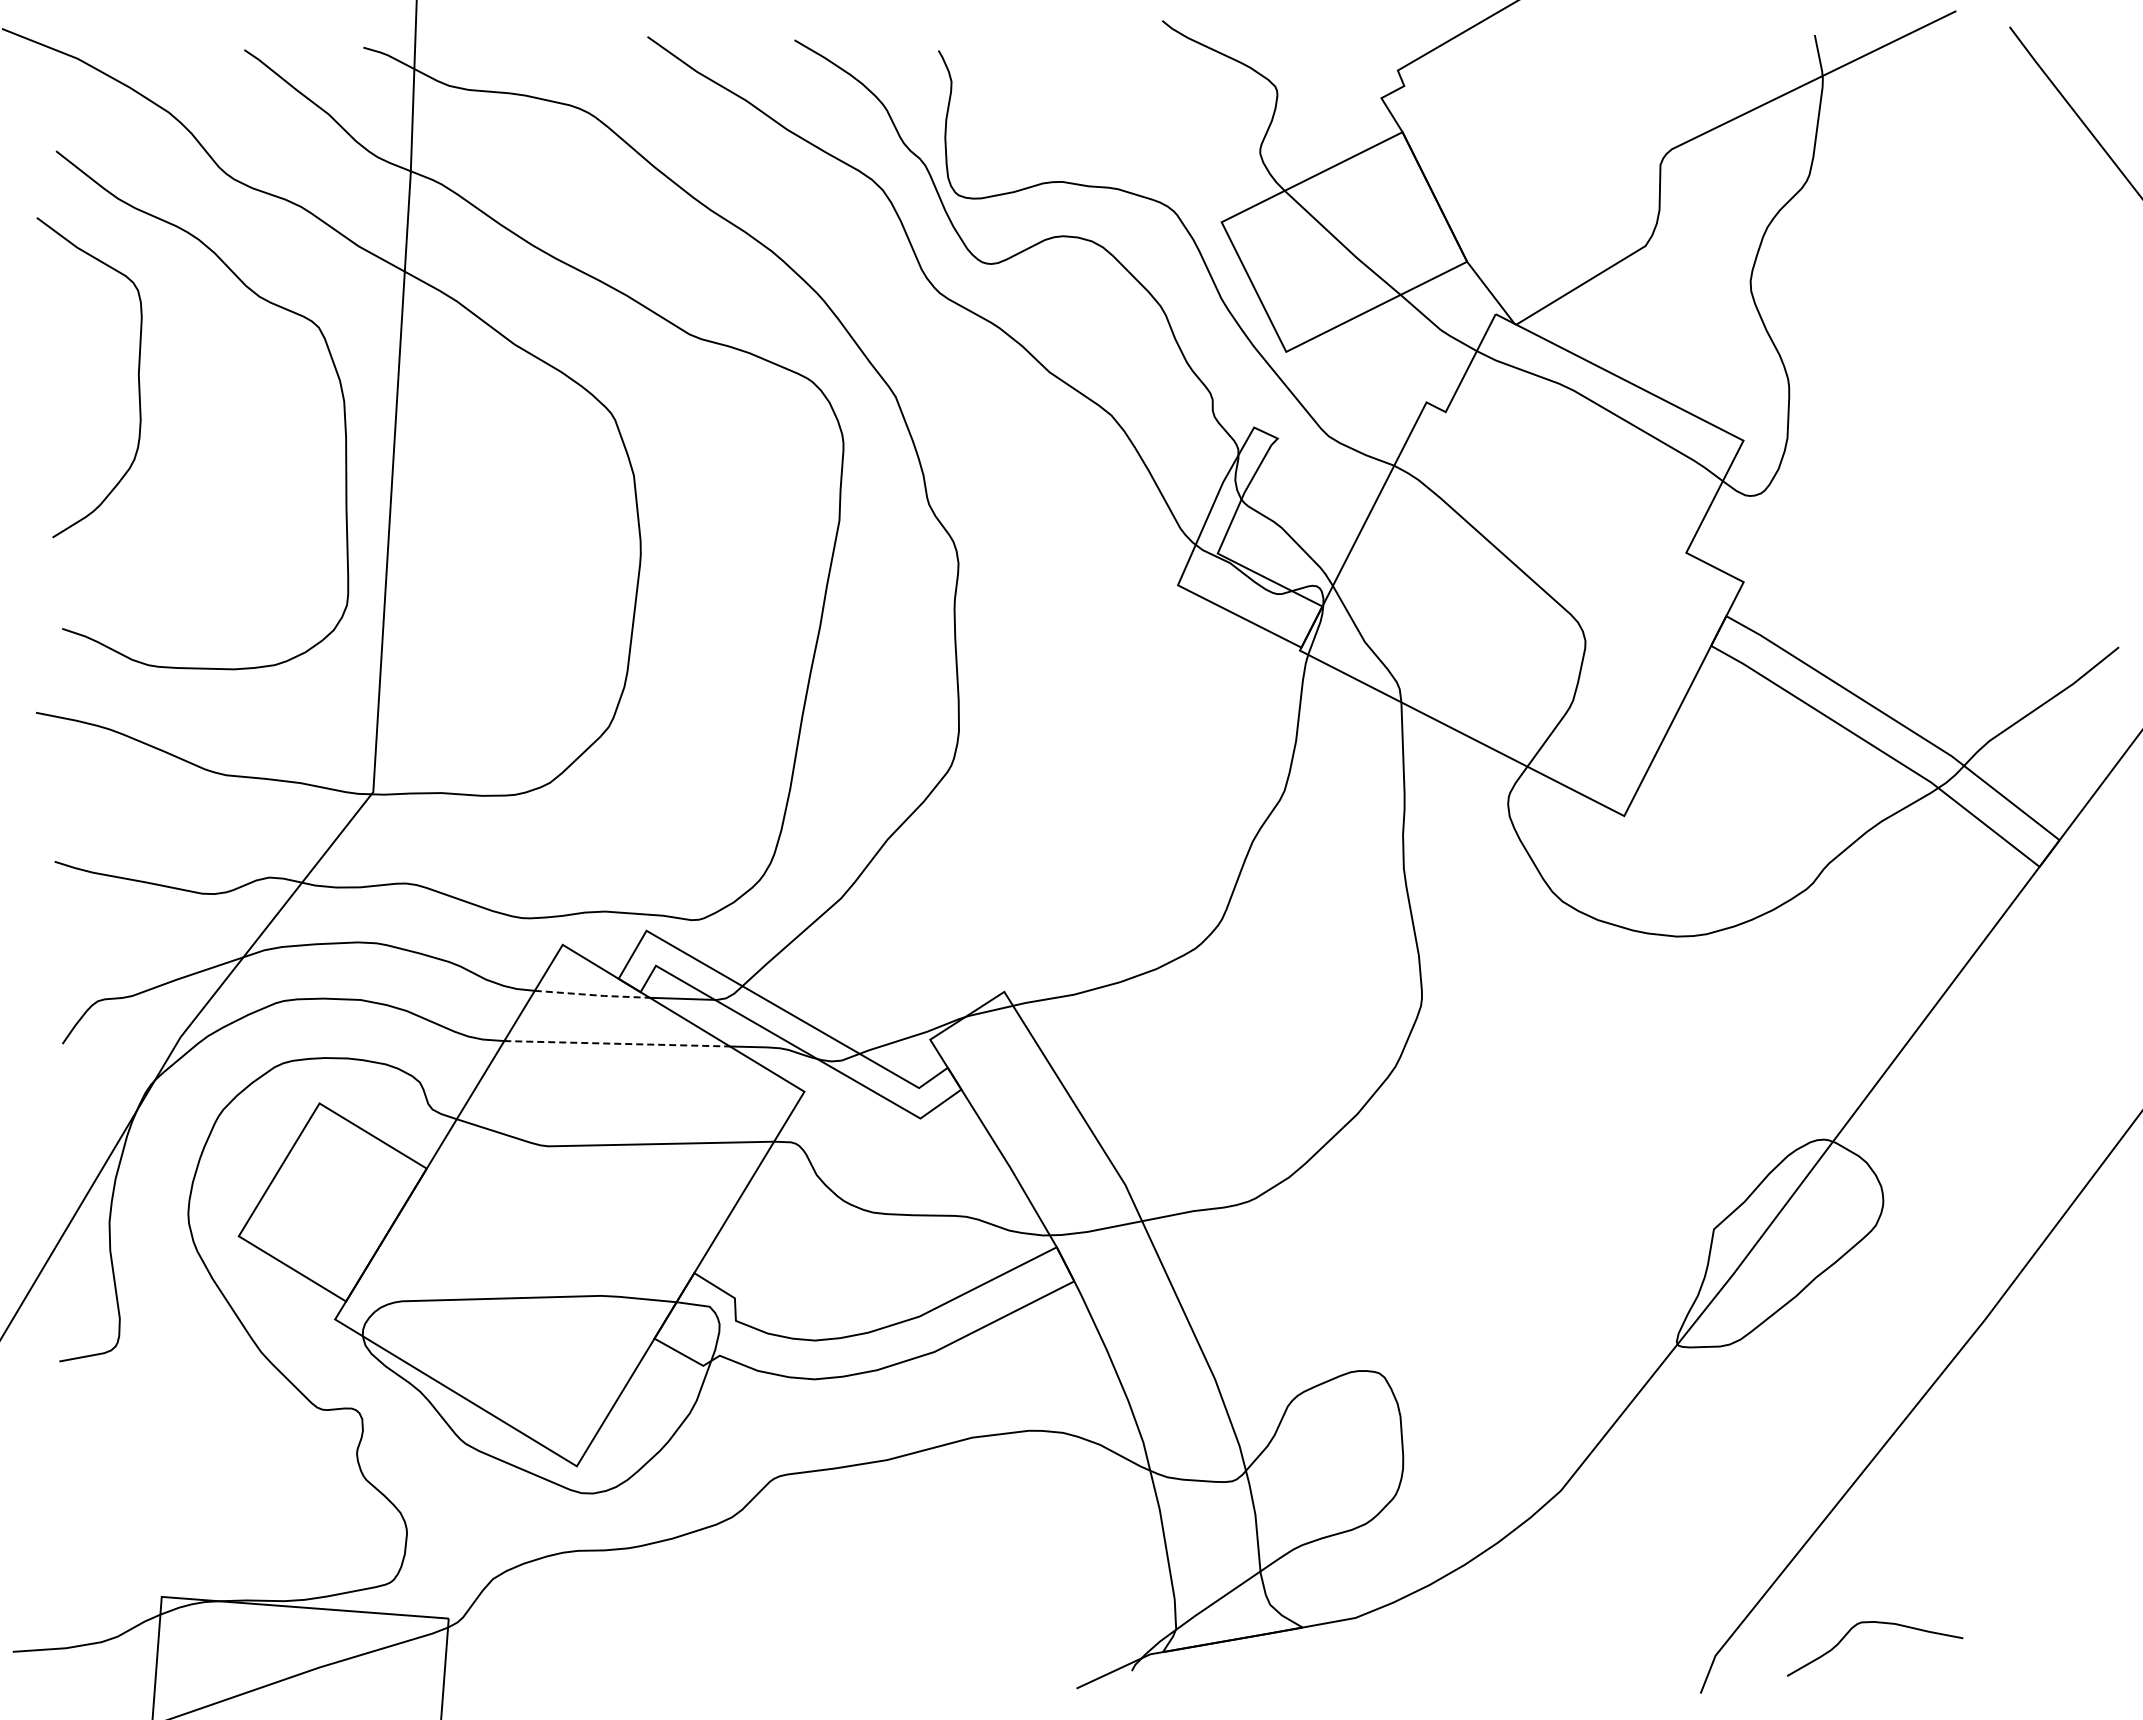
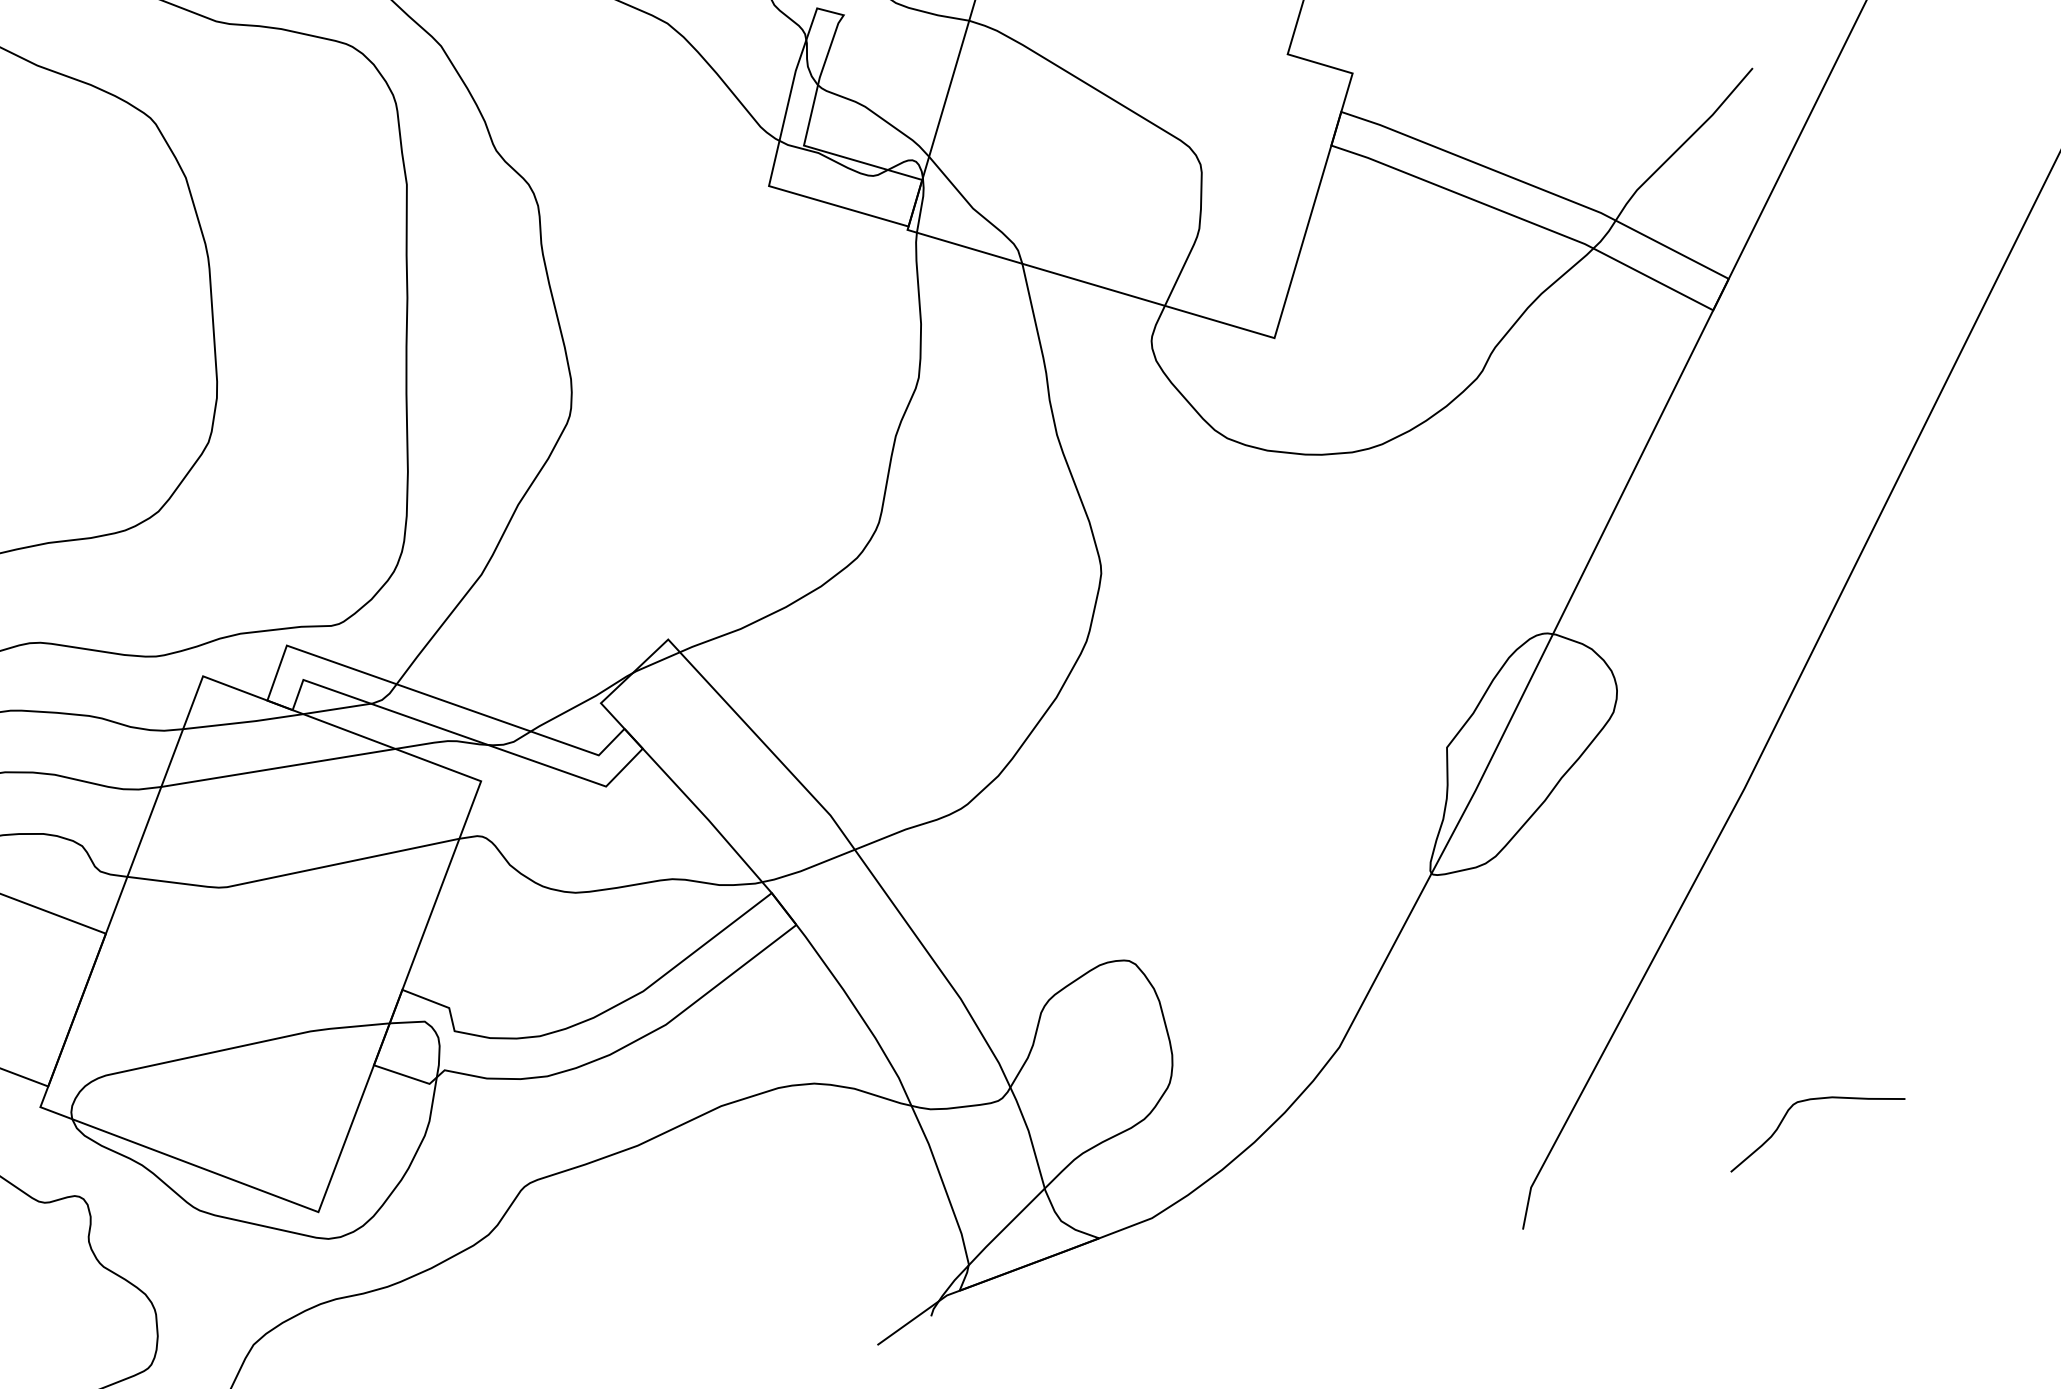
line: (593, 995) -> (244, 722), dashed -> solid
line: (617, 1043) -> (278, 767), dashed -> solid
curve: (1876, 1623) -> (1812, 1100), moved

